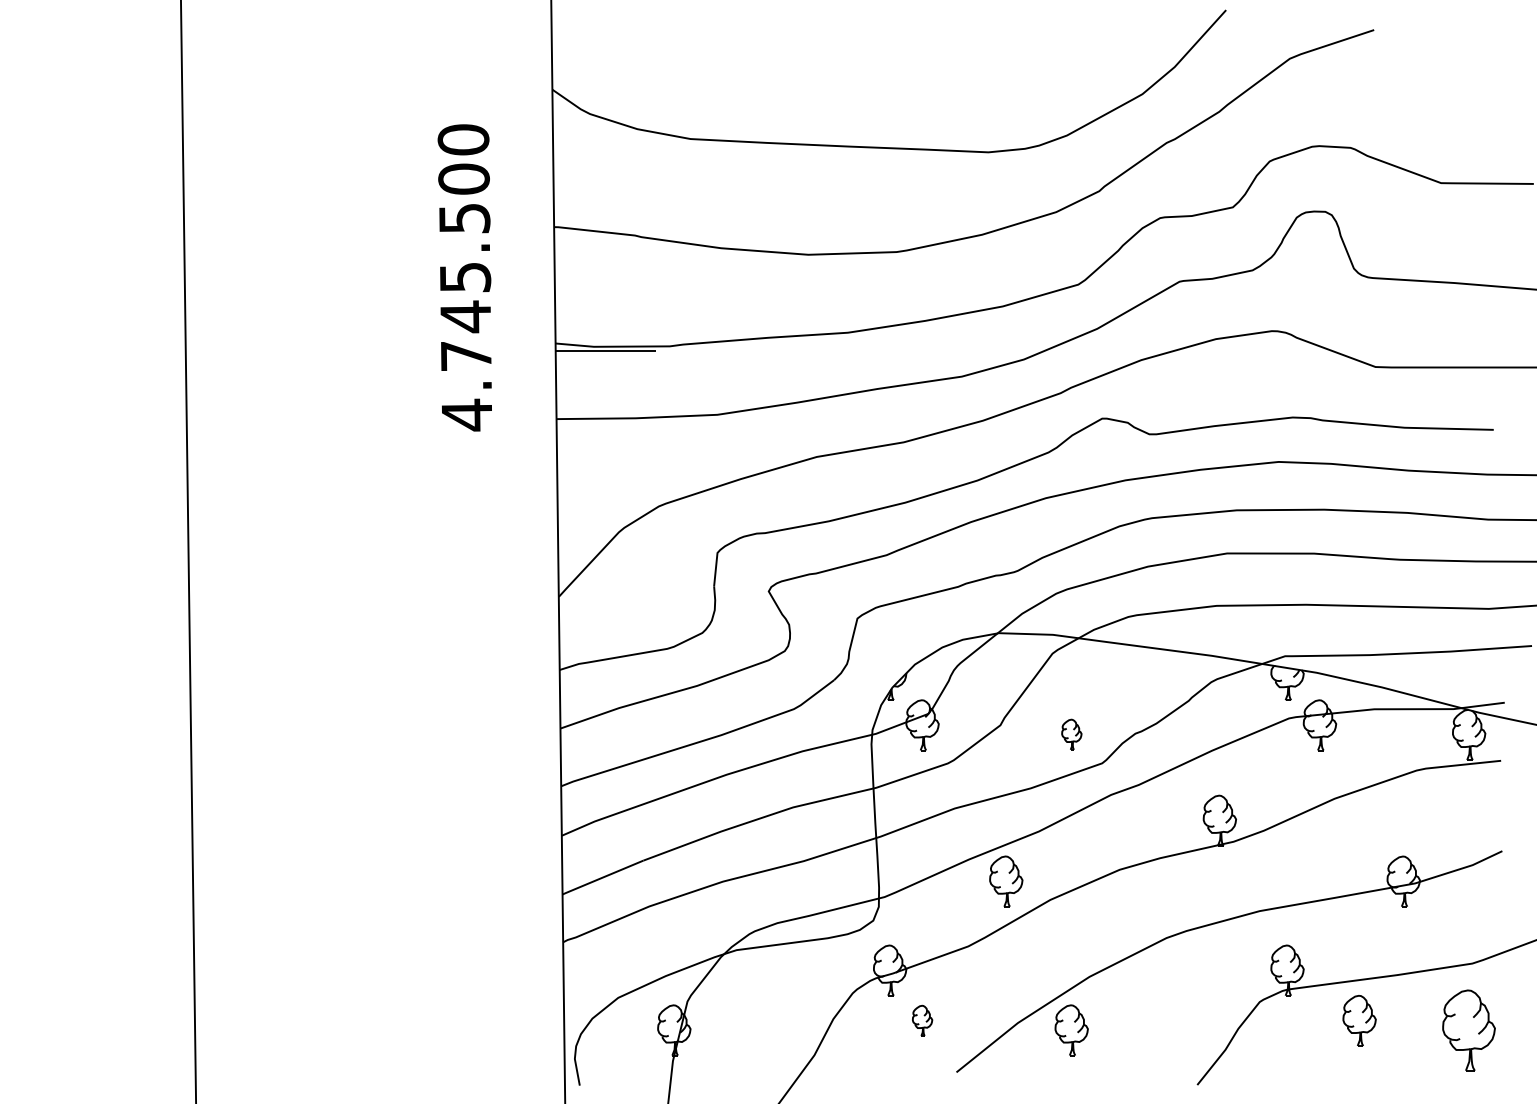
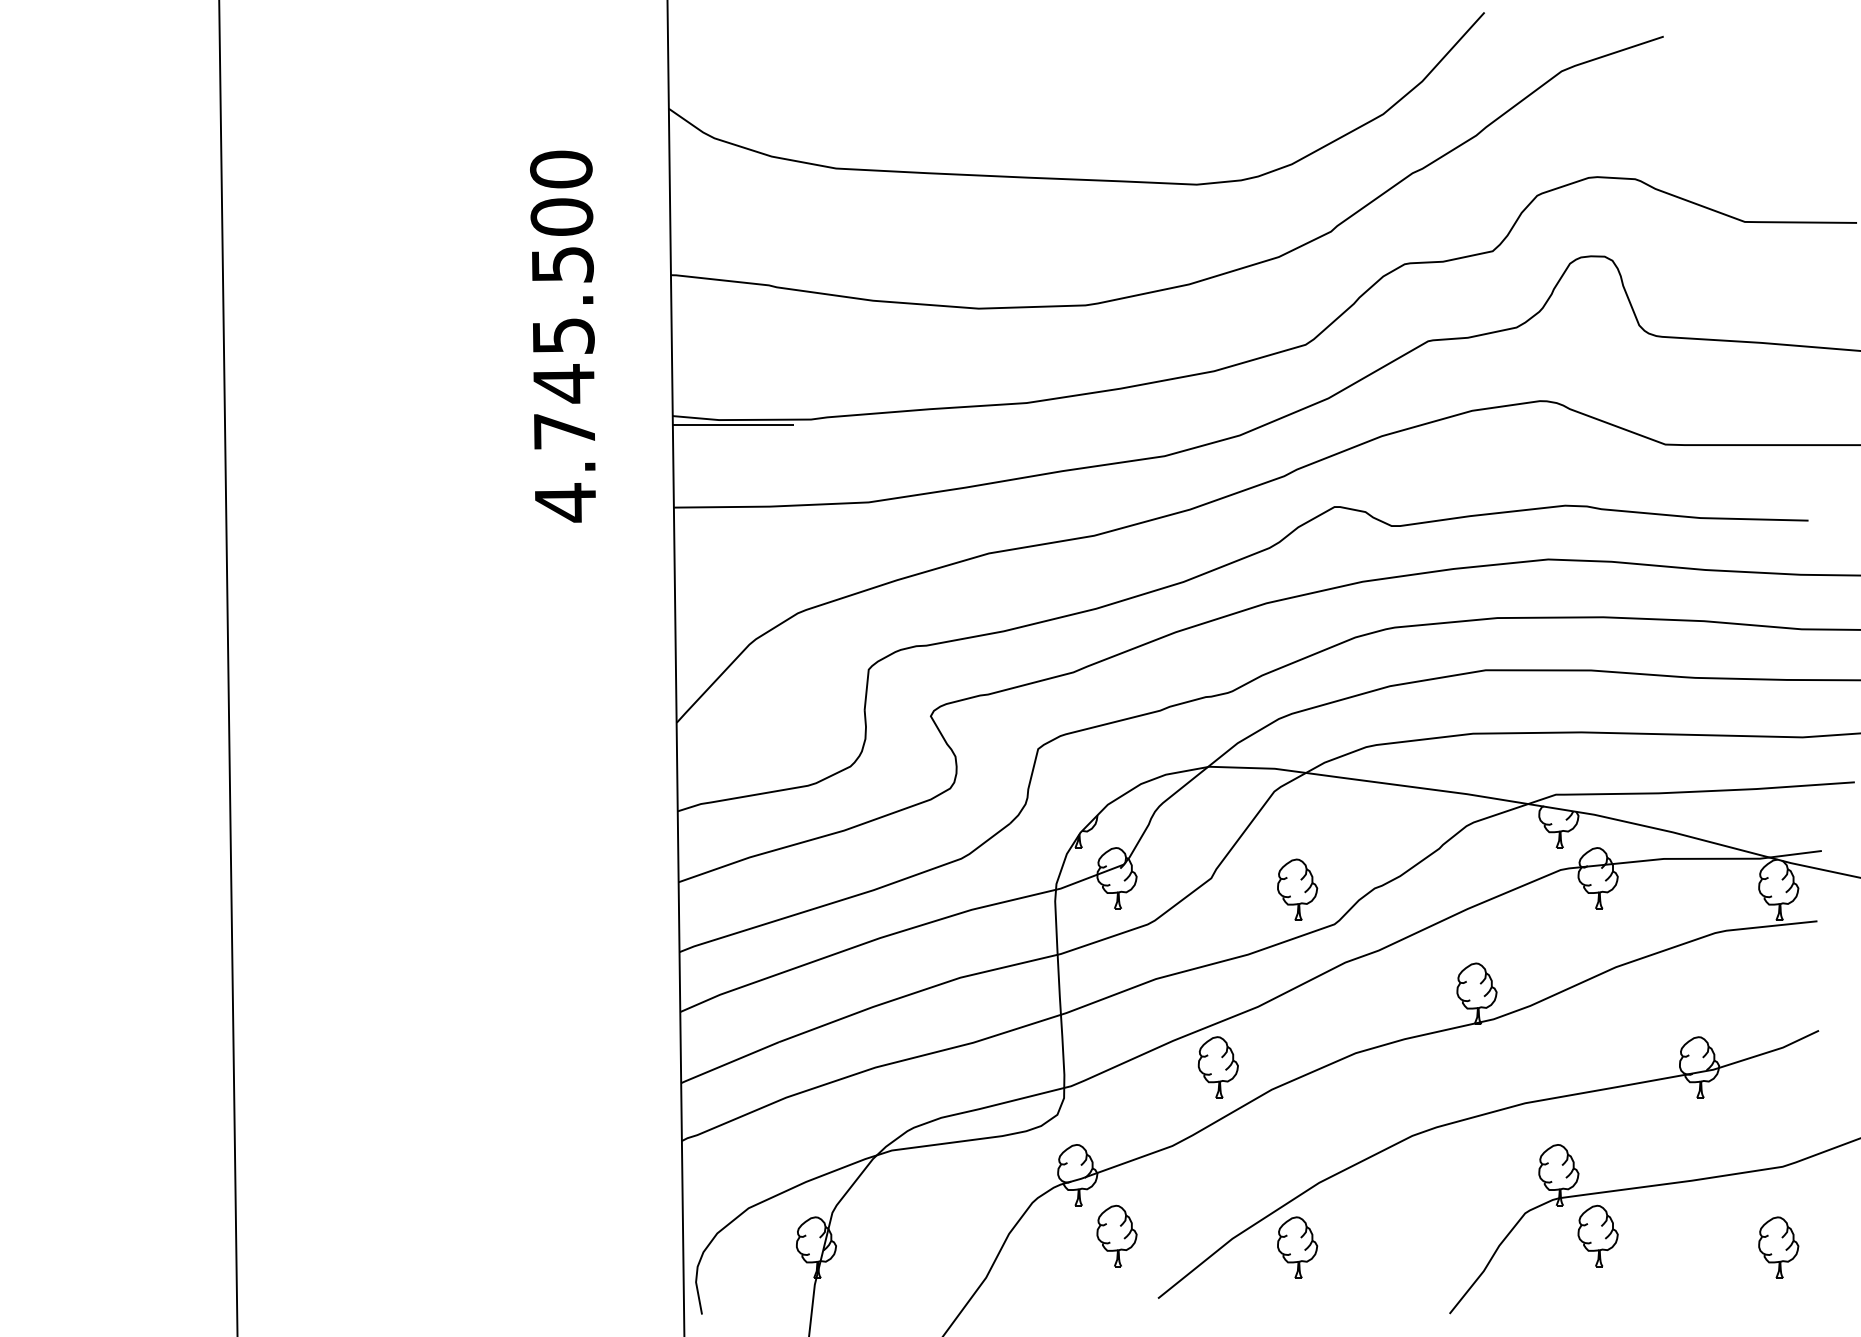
part: (1071, 734) -> (1297, 889), size x1.67
part: (922, 1020) -> (1116, 1235), size x1.67
part: (1359, 1020) -> (1597, 1235), moved
part: (1468, 1030) -> (1778, 1247), size x0.62

